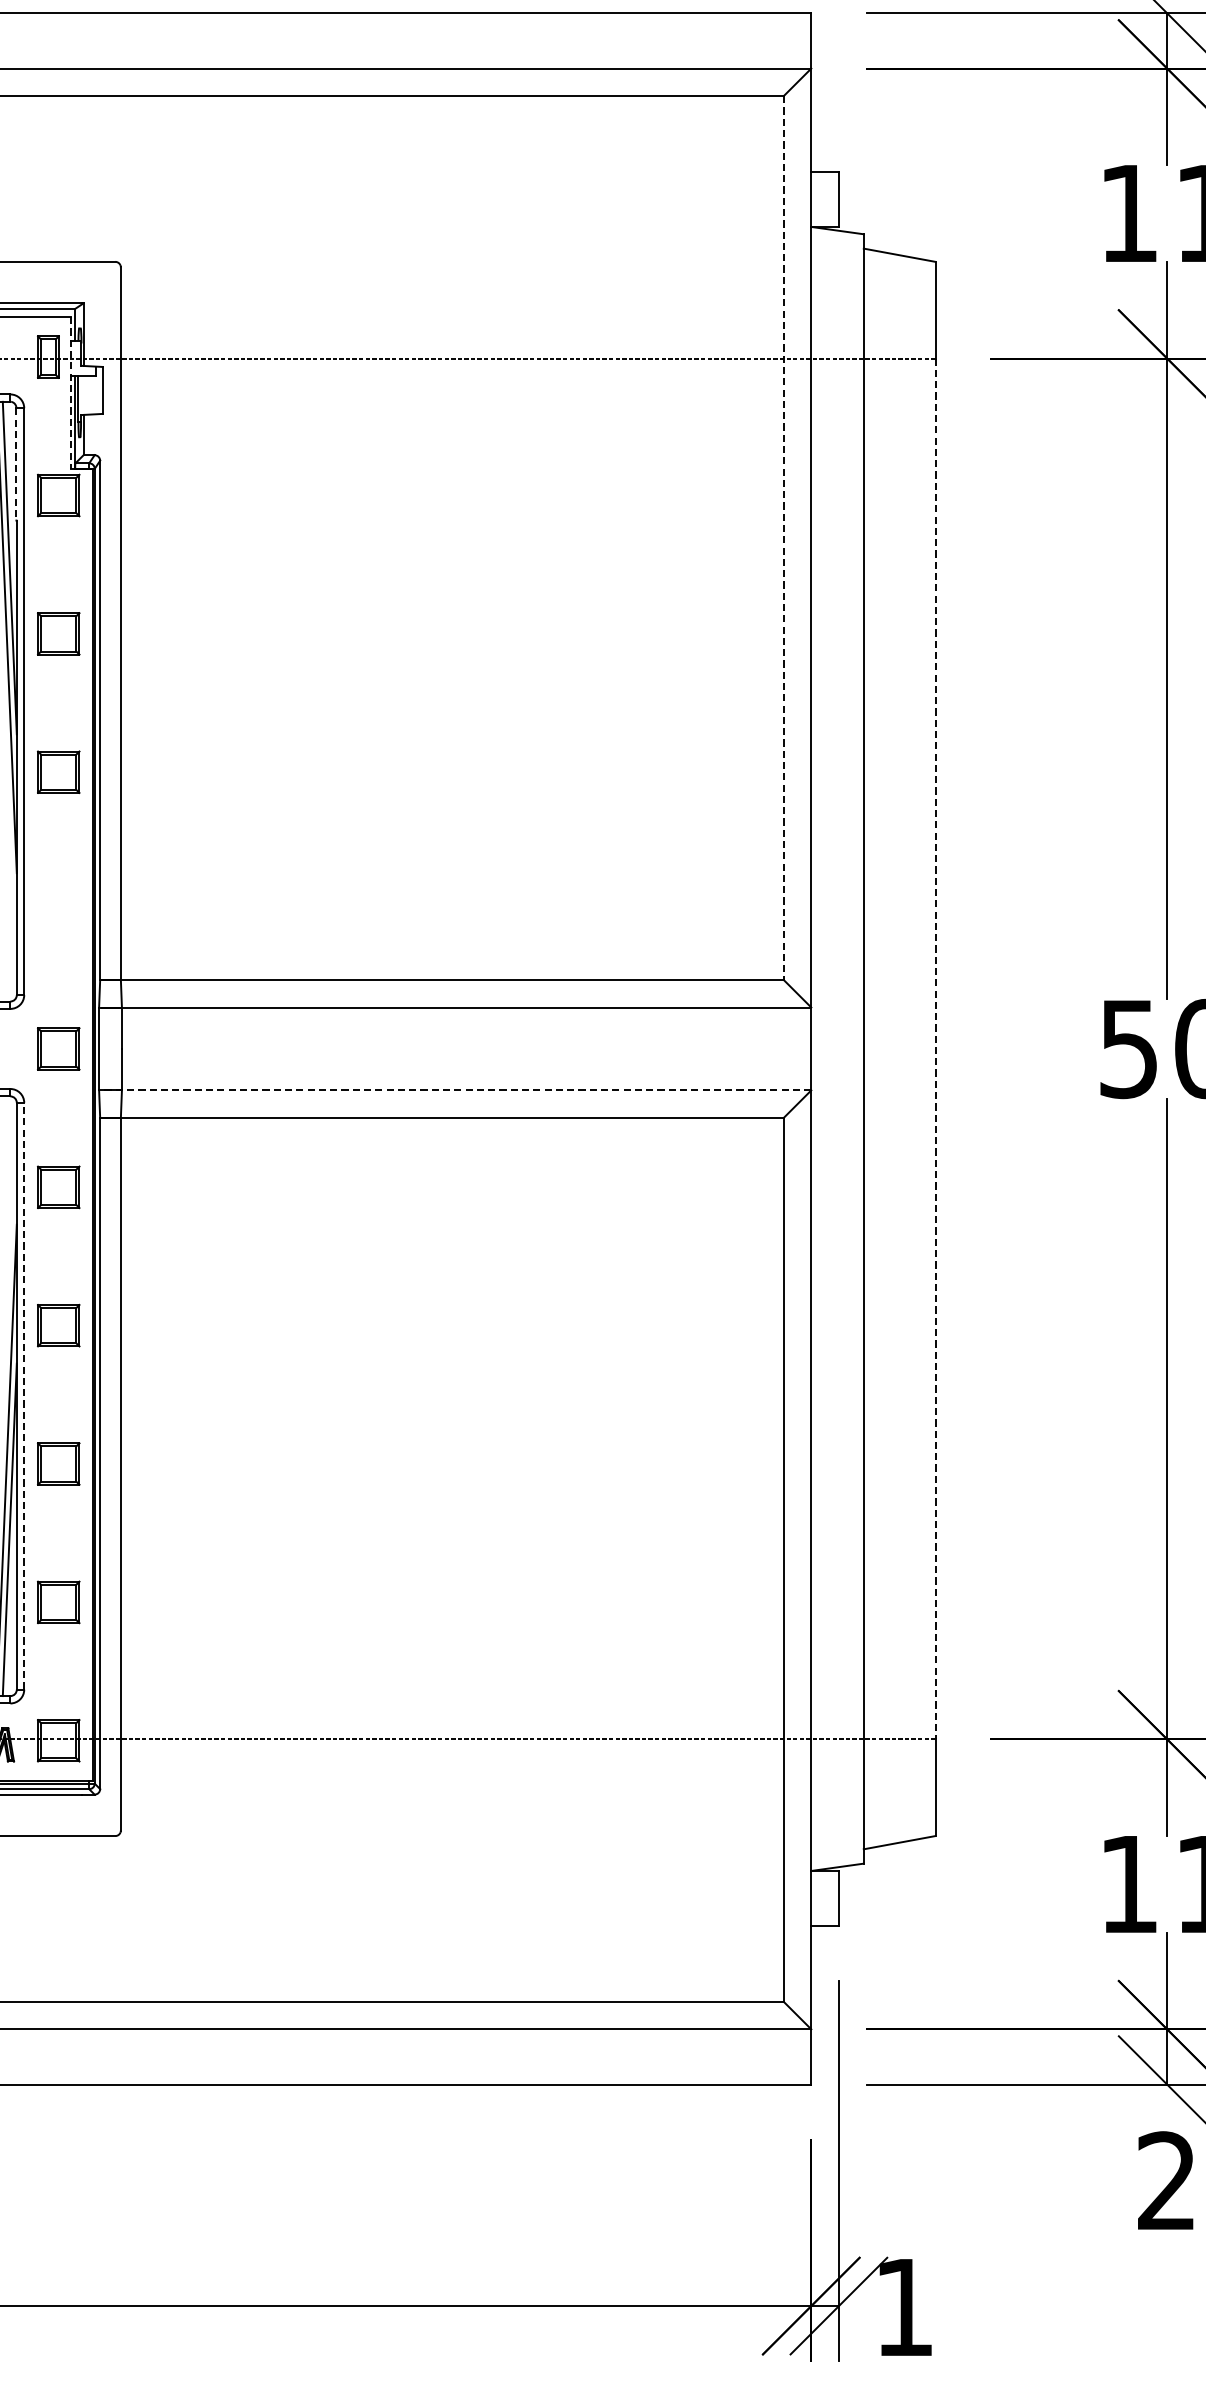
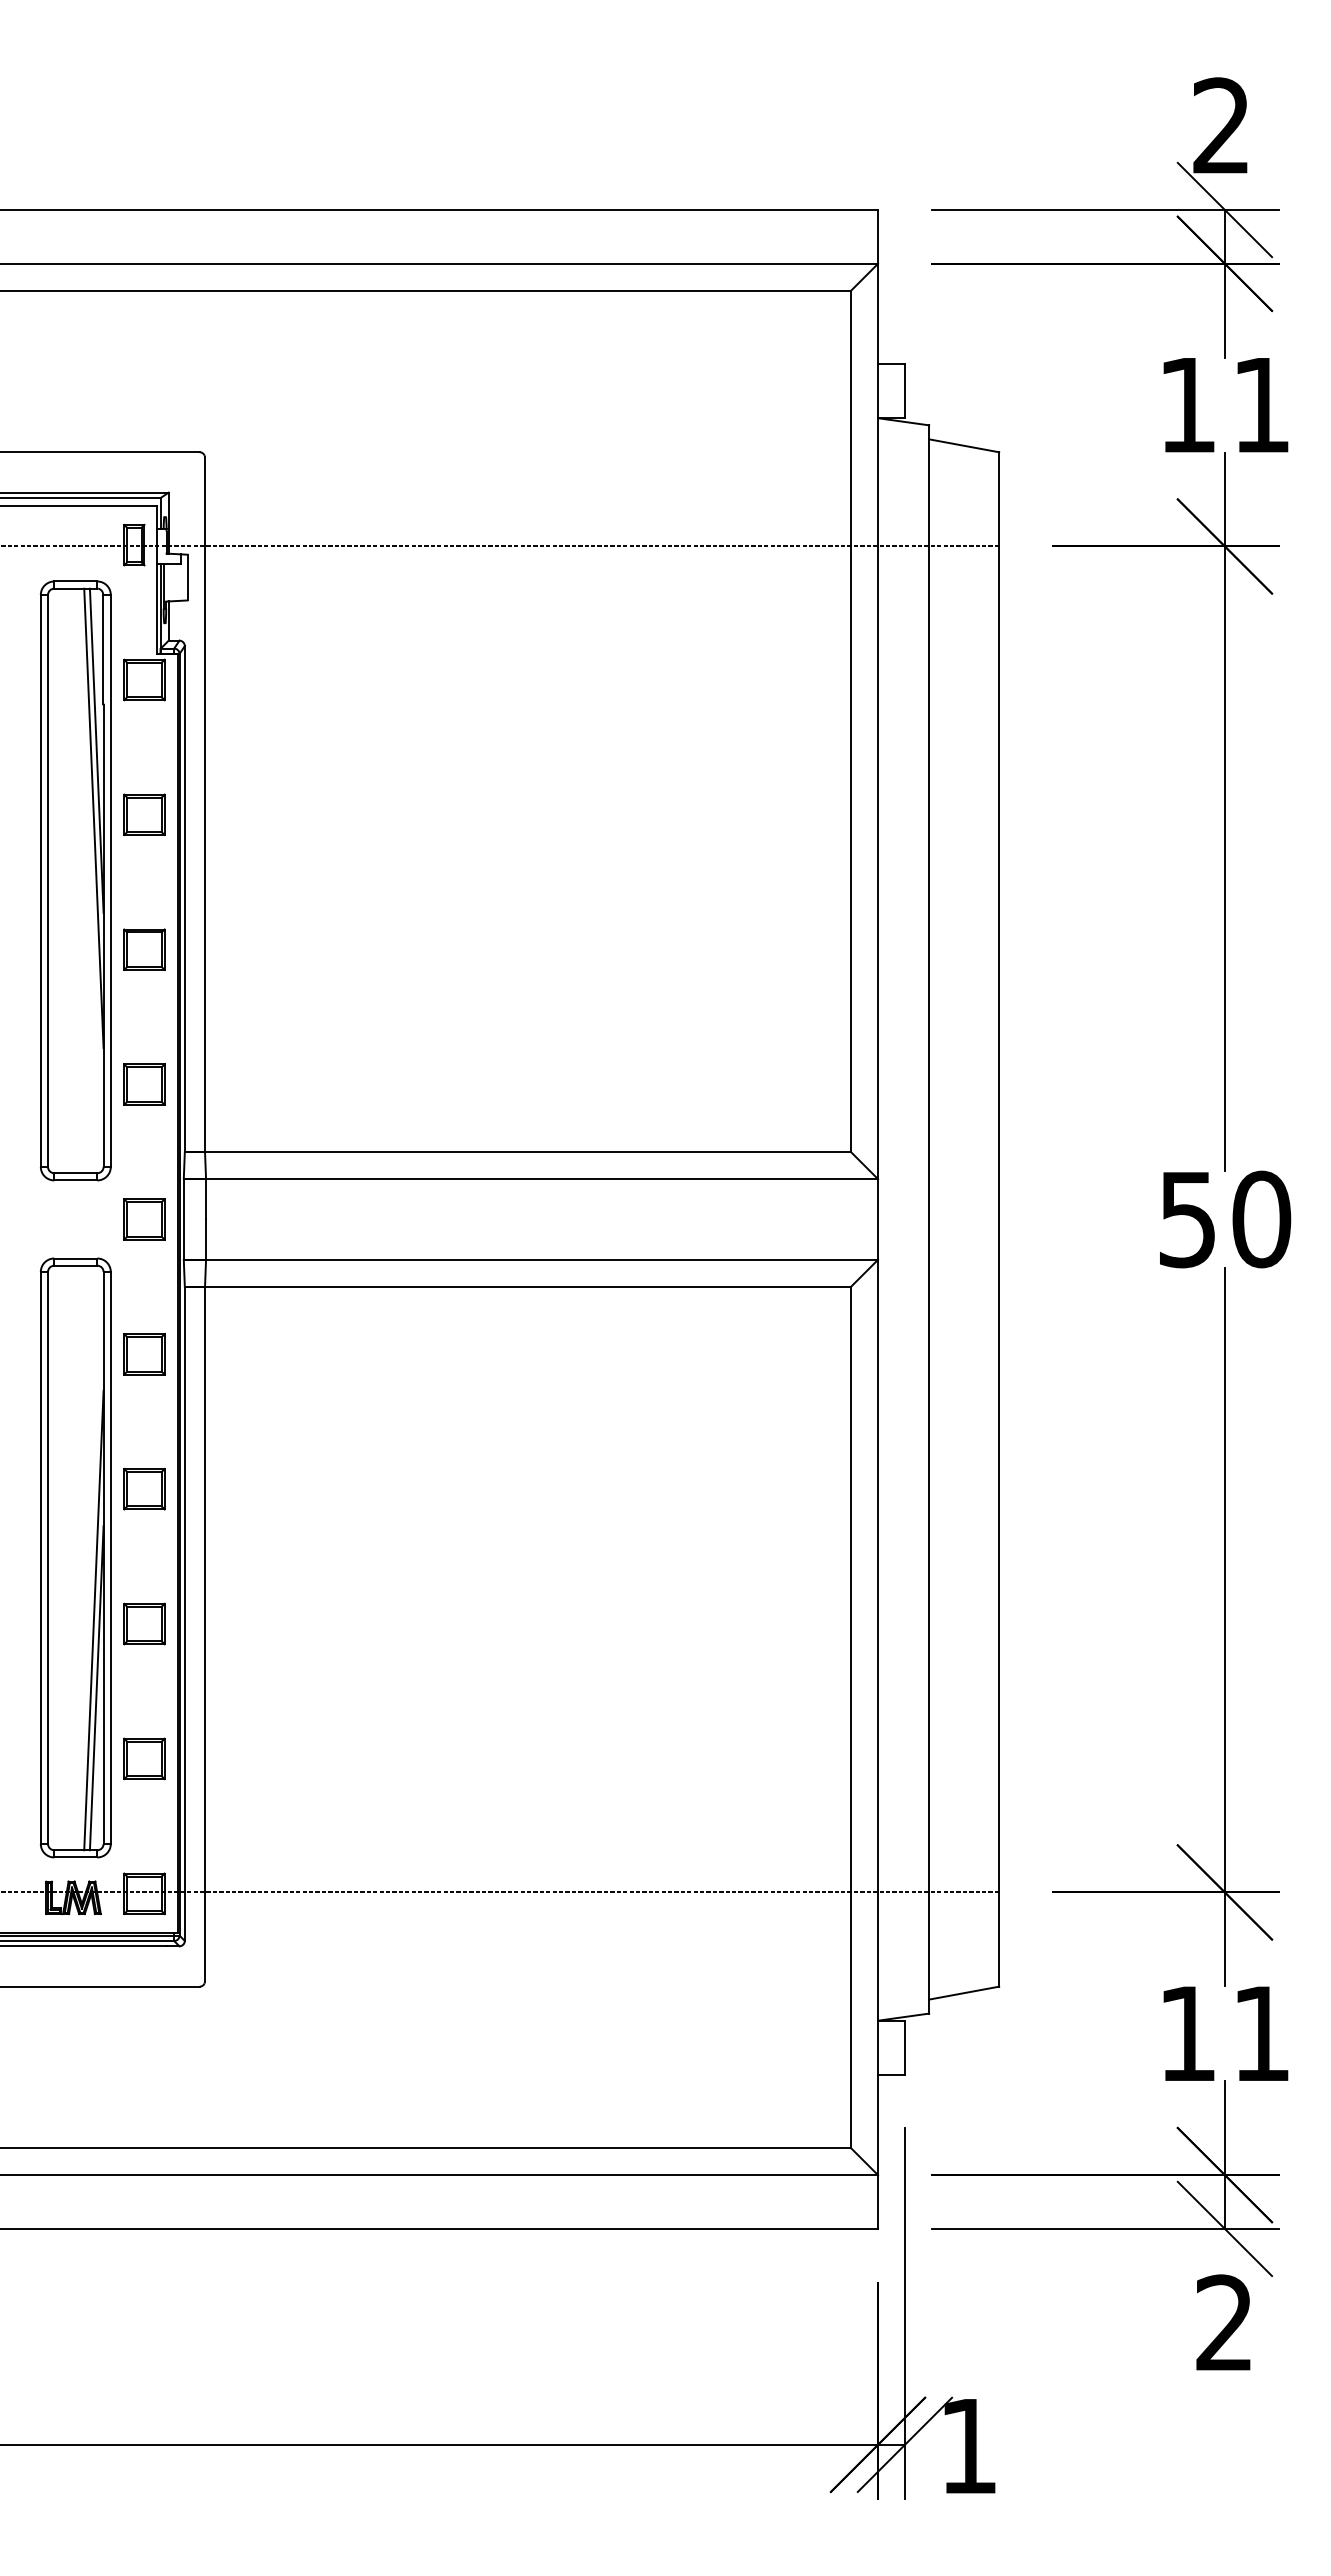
line: (71, 393) -> (156, 580), dashed -> solid
line: (16, 464) -> (103, 649), dashed -> solid
line: (784, 538) -> (851, 721), dashed -> solid
part: (58, 910) -> (144, 1084), added
line: (935, 1048) -> (999, 1219), dashed -> solid
line: (456, 1090) -> (532, 1259), dashed -> solid
line: (23, 1395) -> (110, 1557), dashed -> solid

